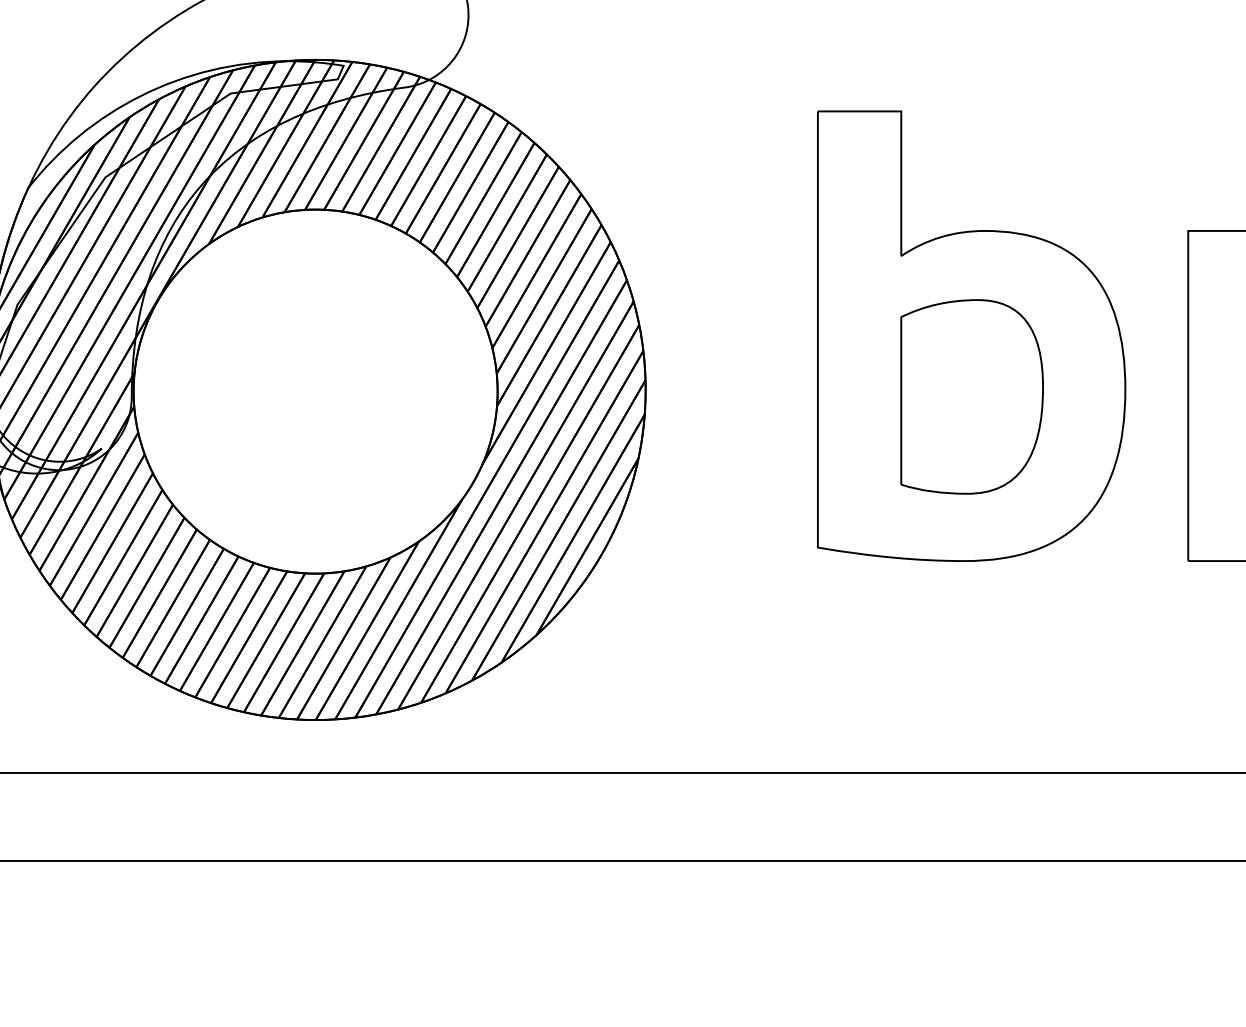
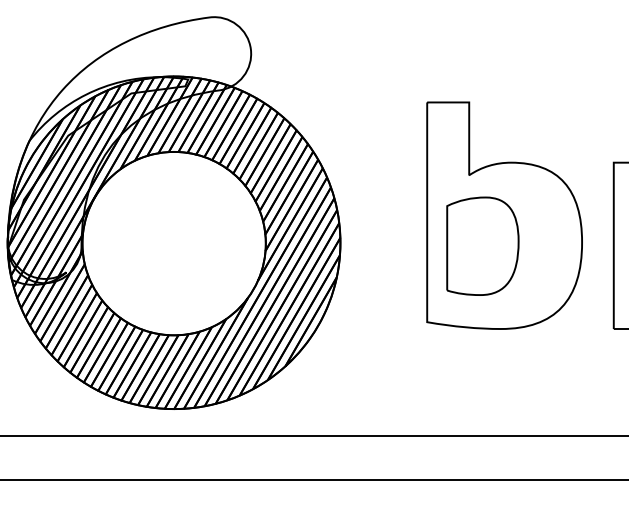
part: (971, 395) -> (482, 245), moved

